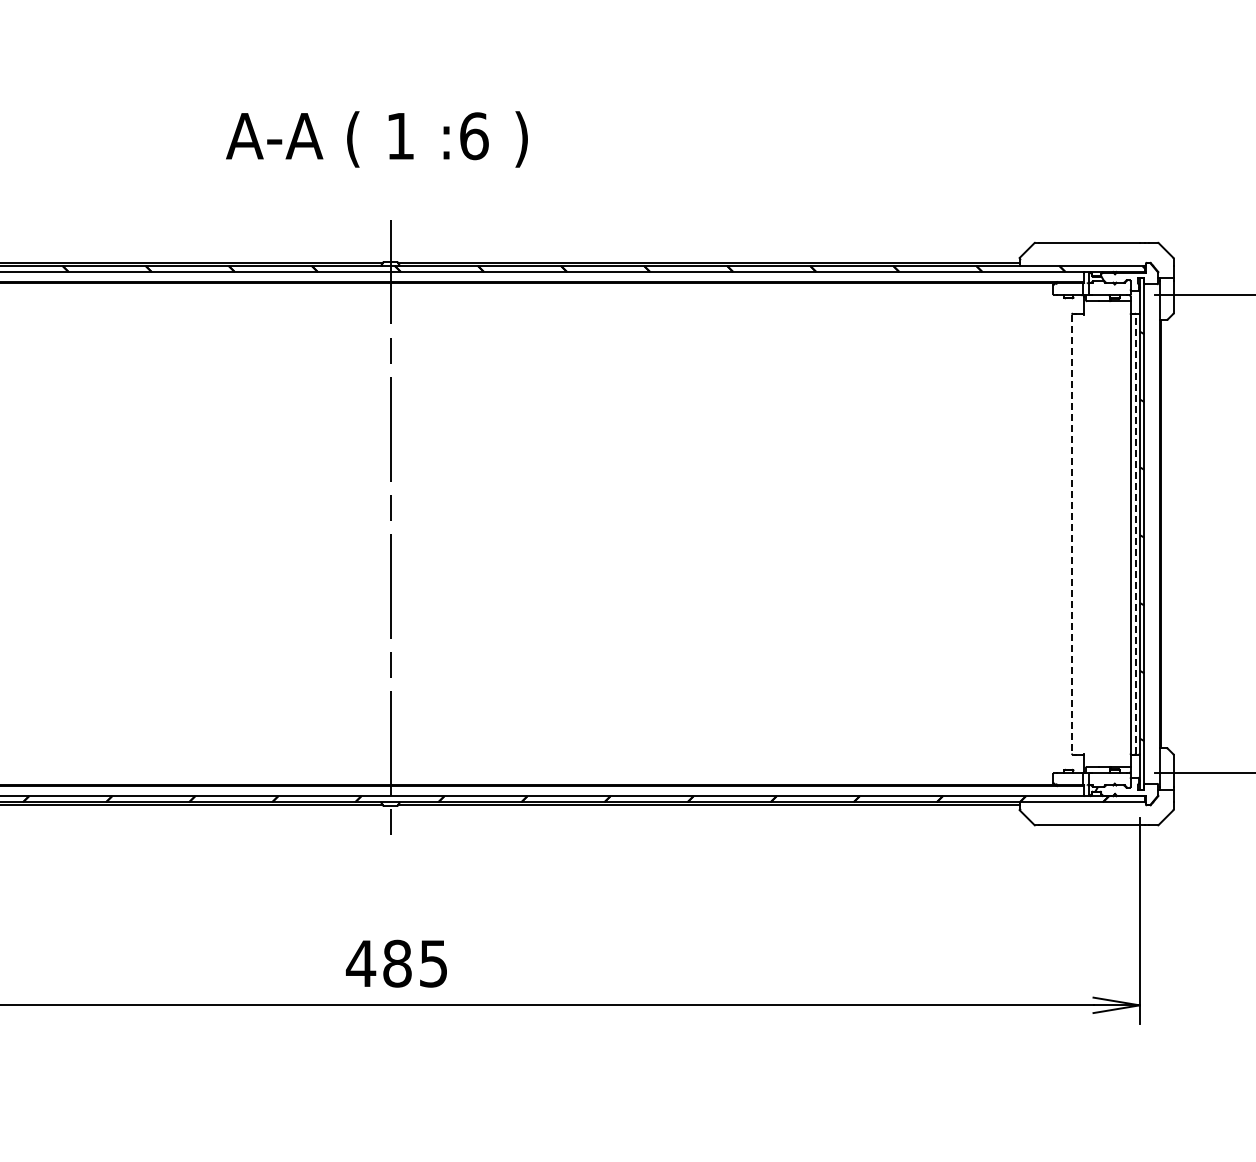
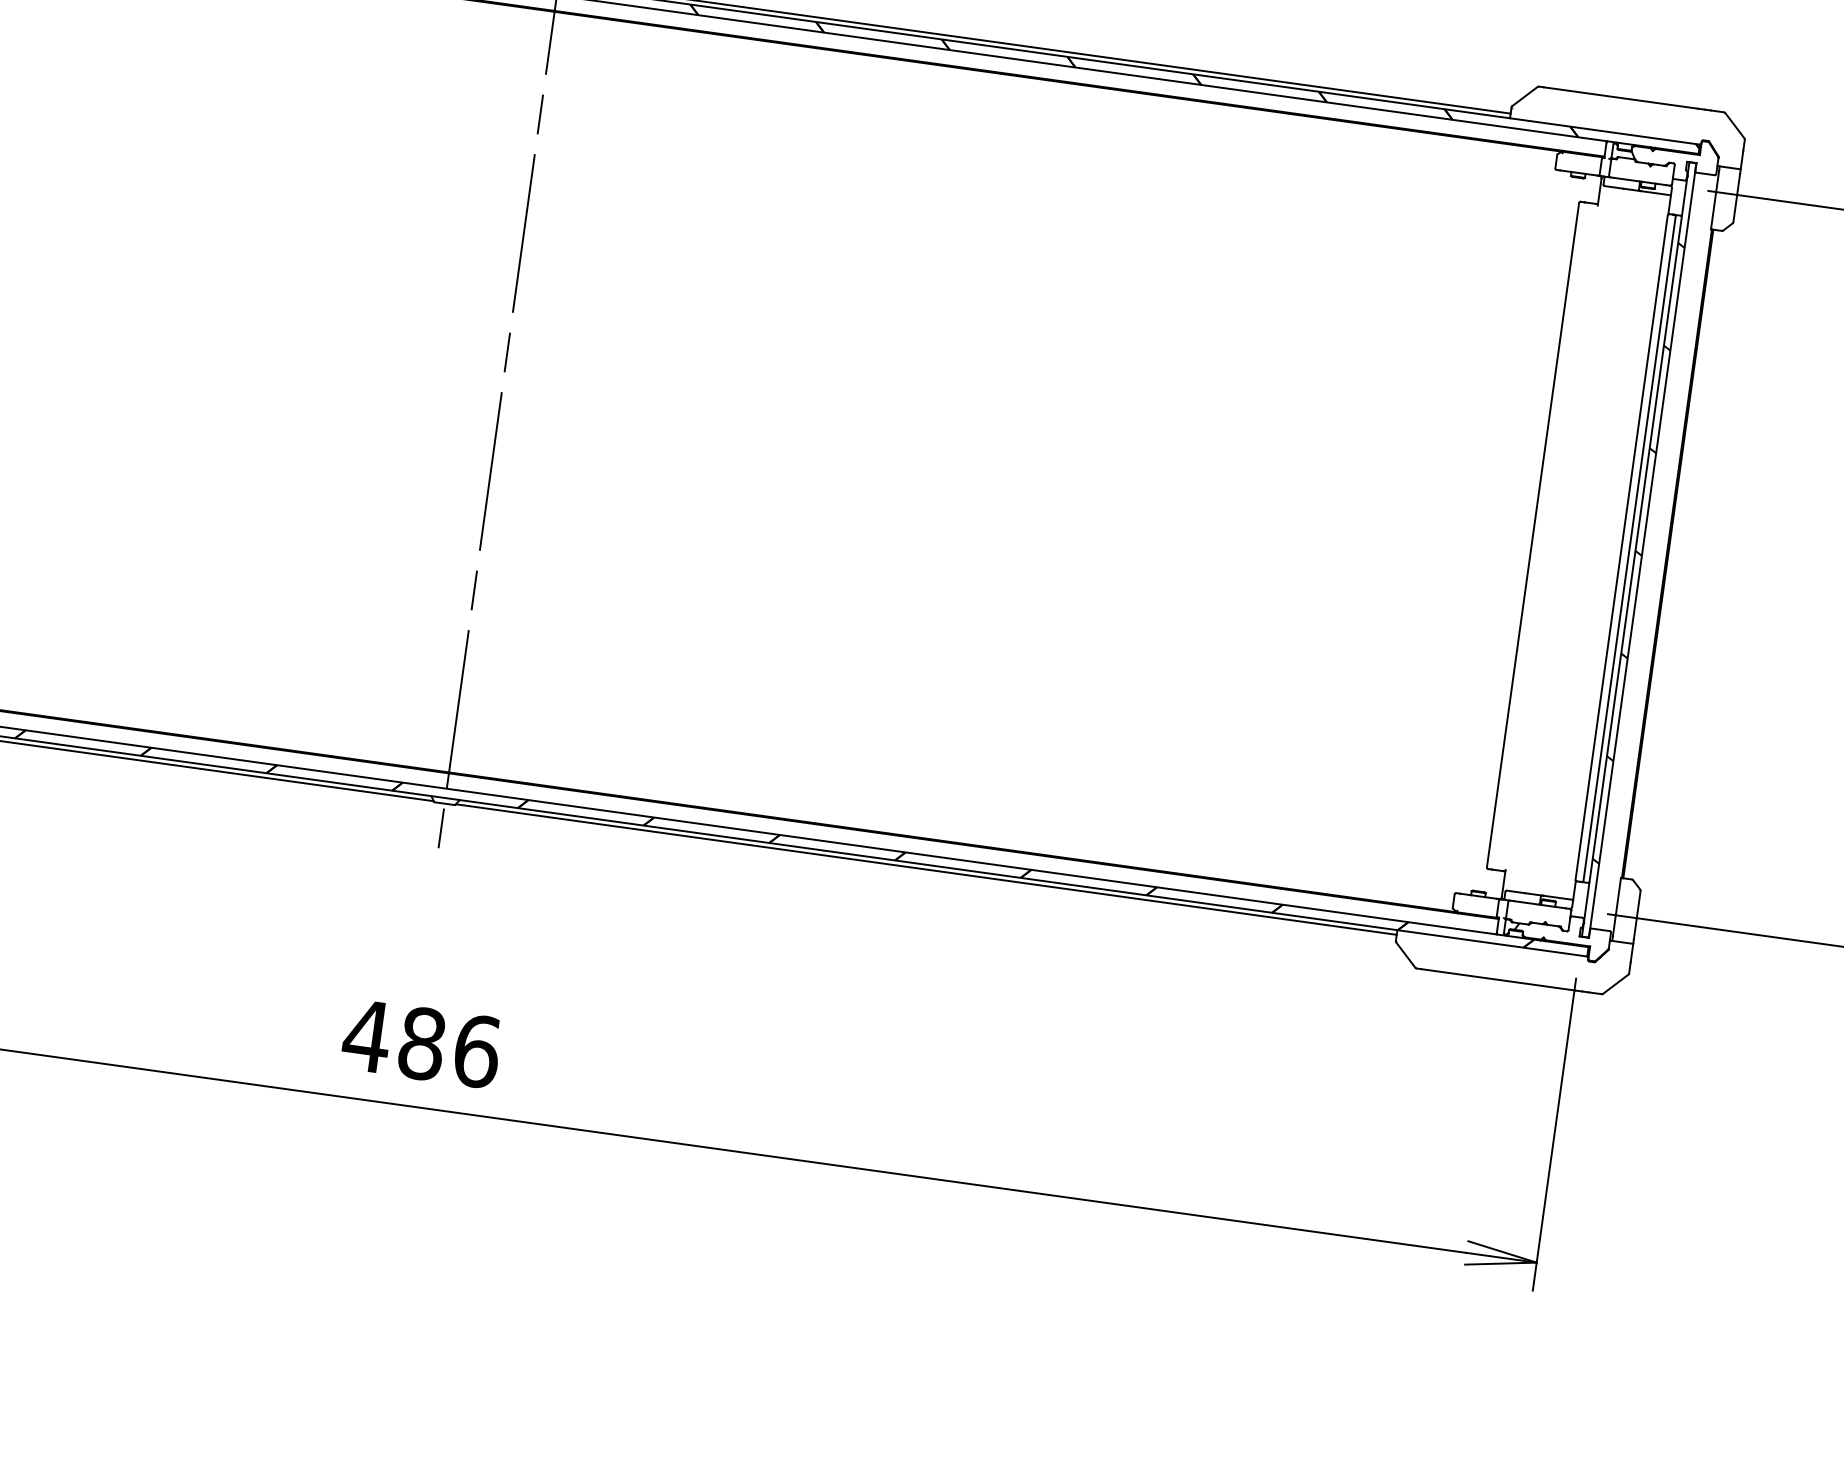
line: (1071, 534) -> (1532, 535), dashed -> solid
line: (1135, 534) -> (1629, 549), dashed -> solid
text: (433, 963) -> (476, 1050), 485 -> 486

